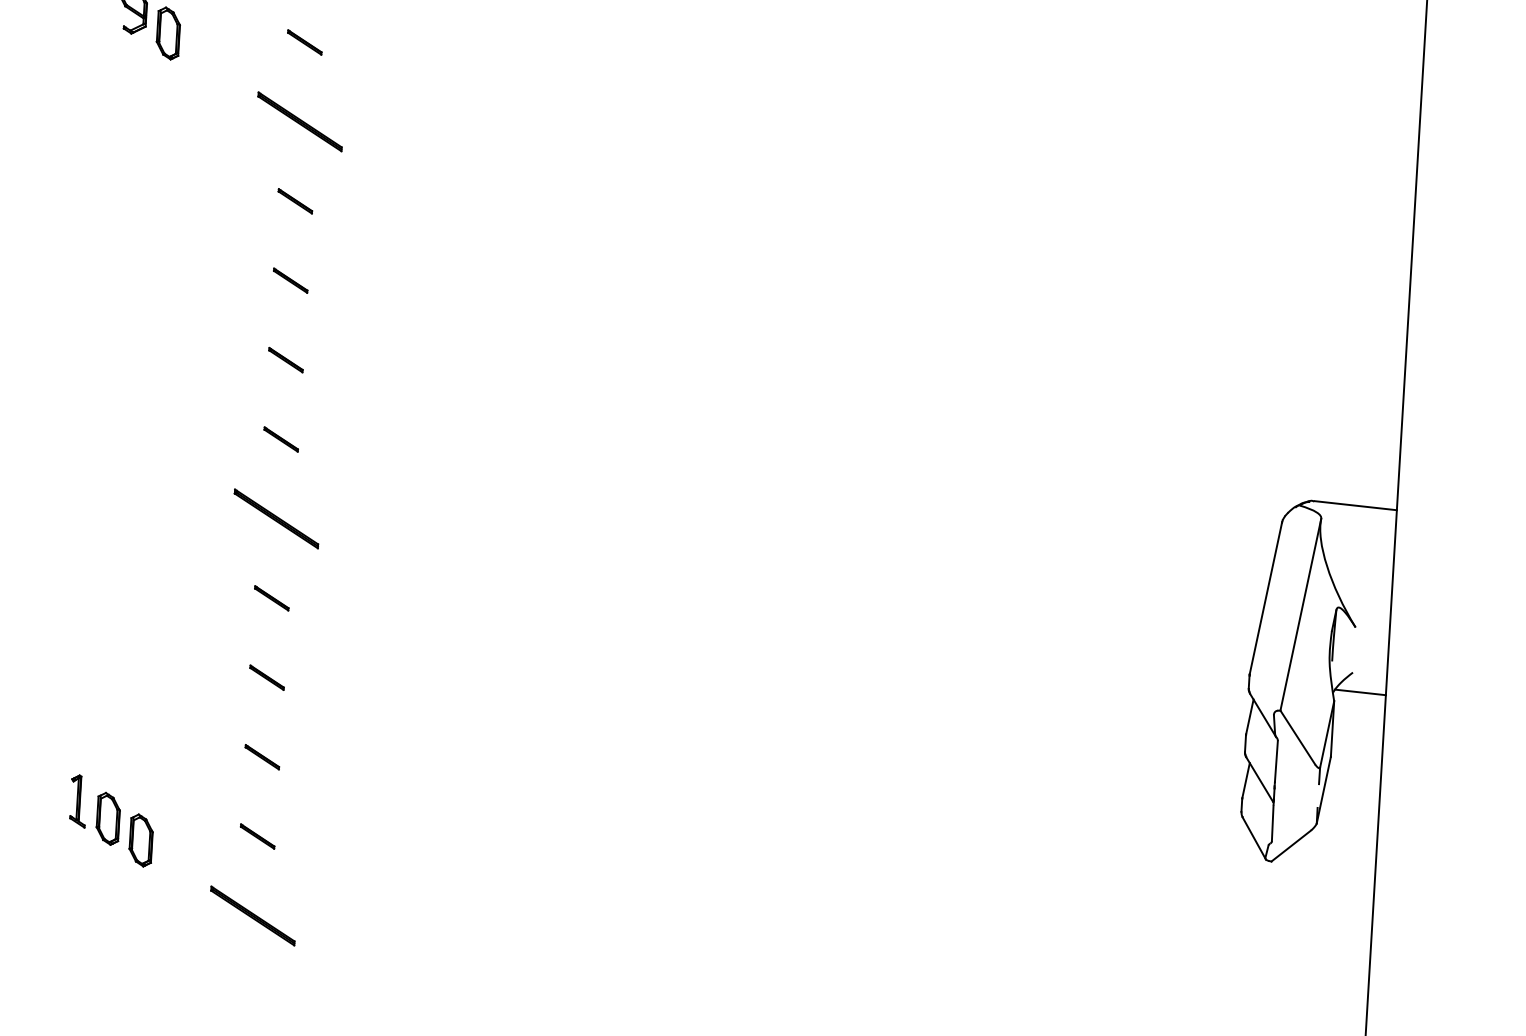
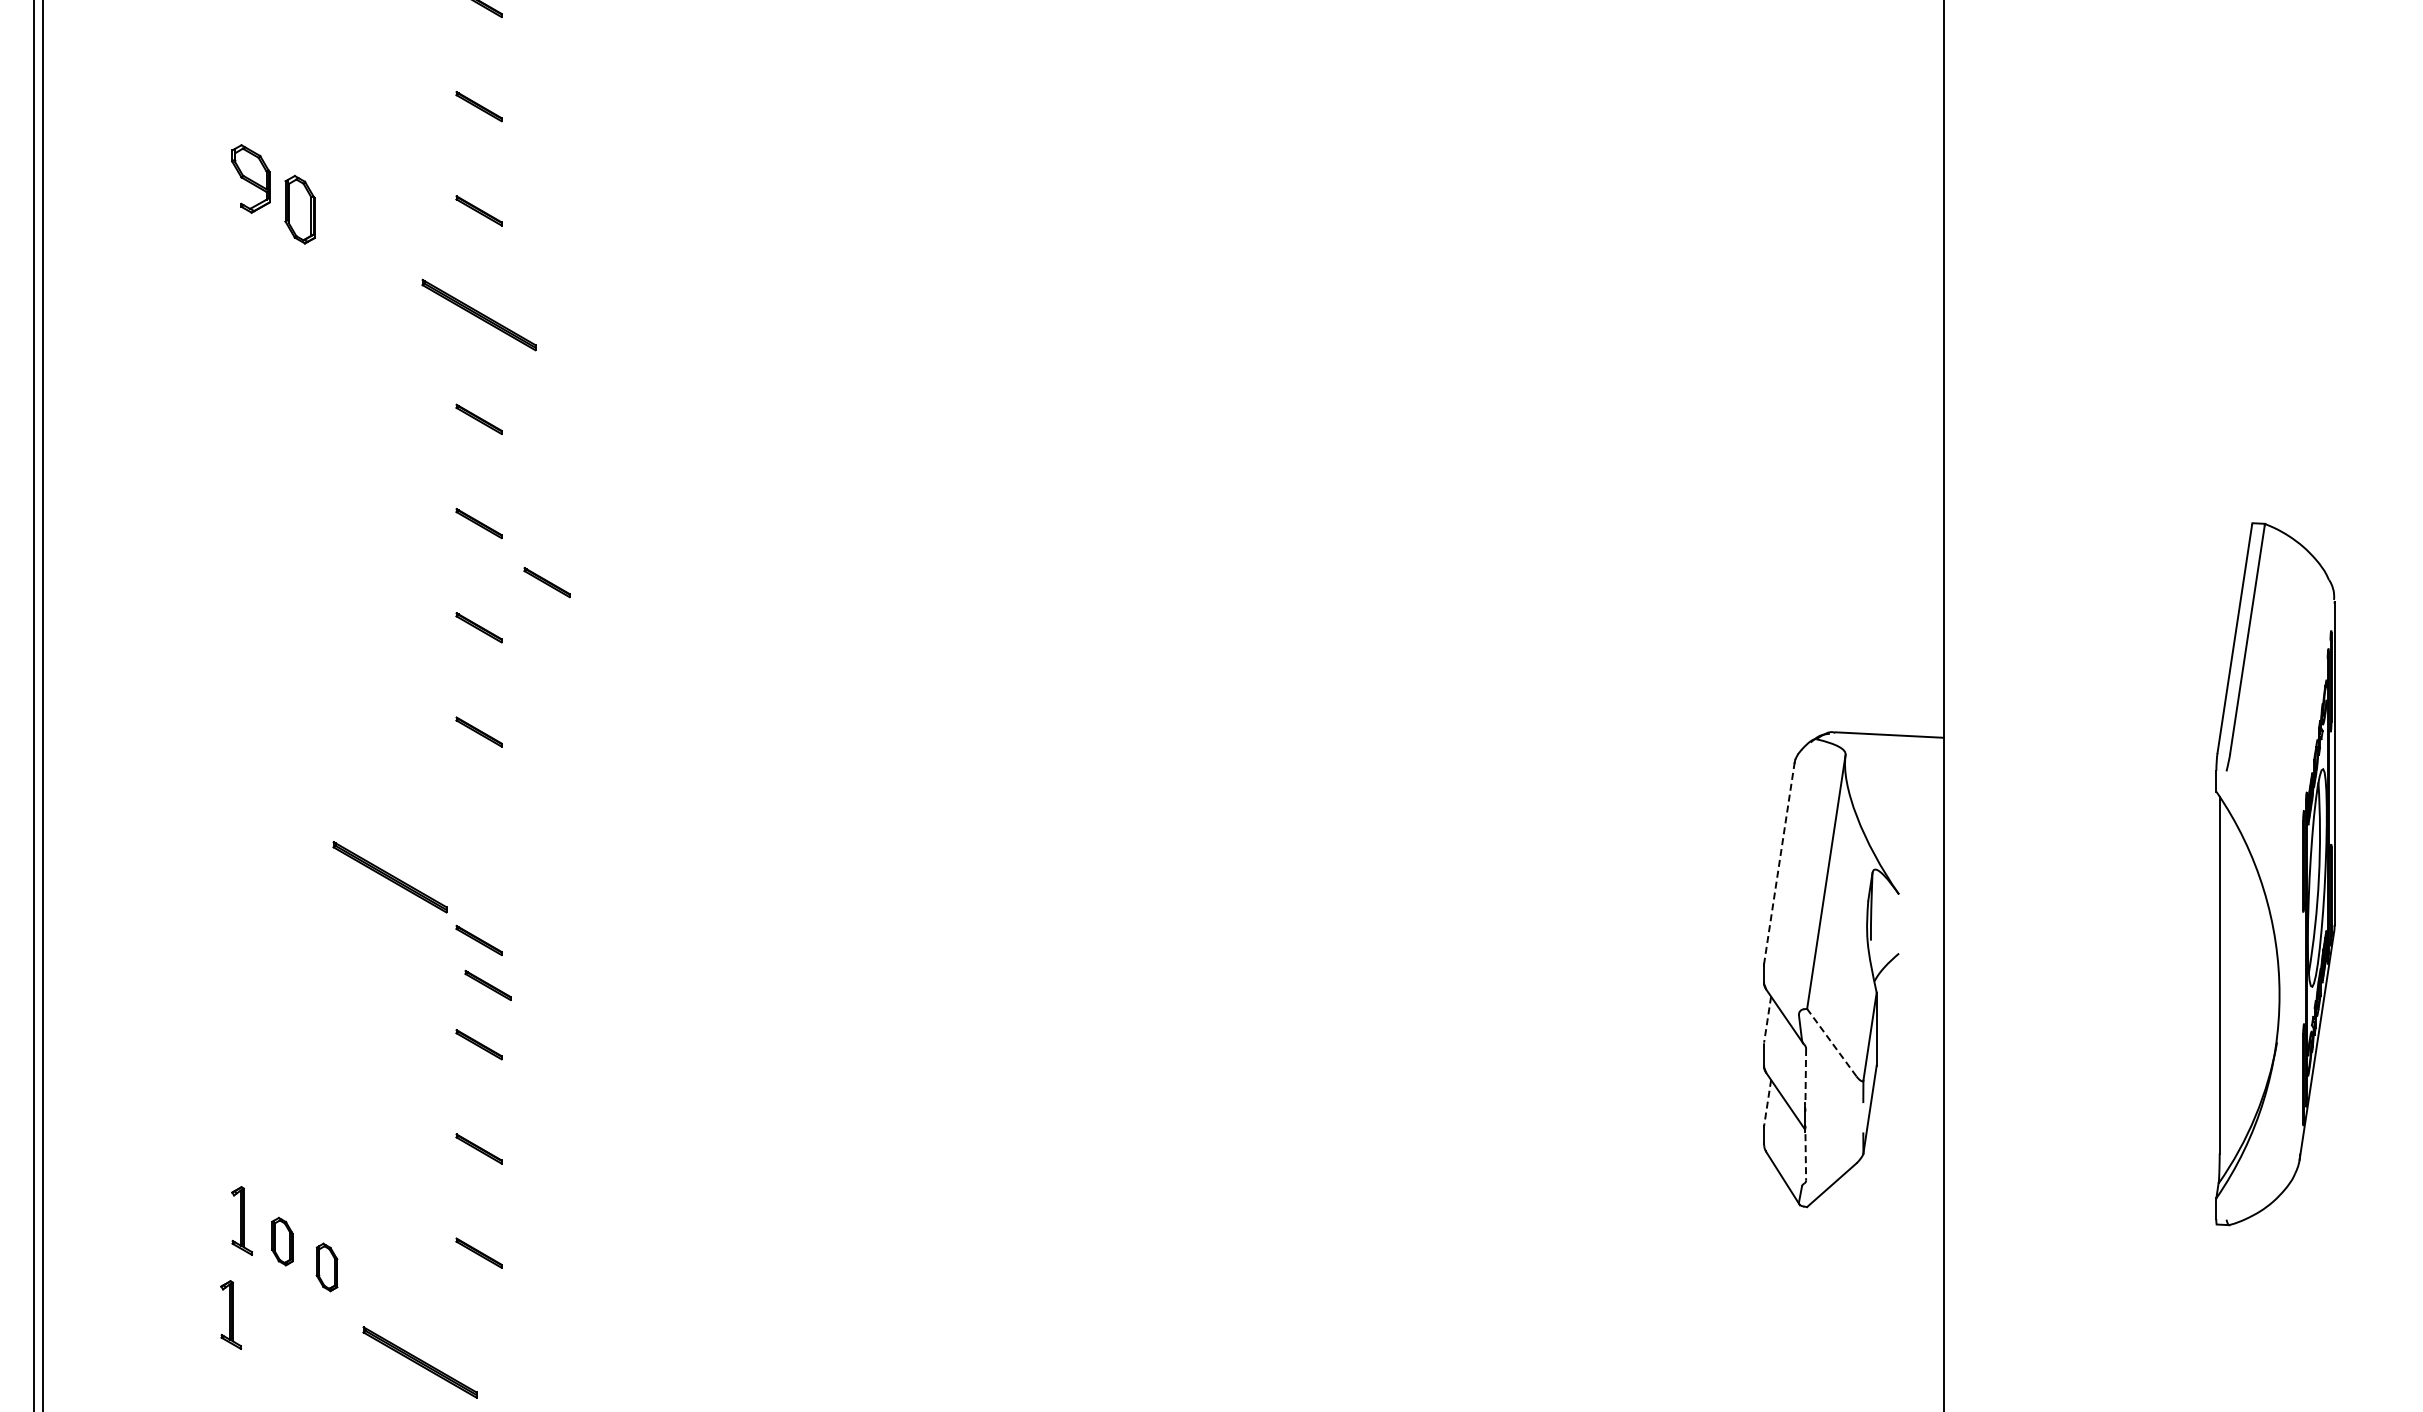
part: (339, 328) -> (546, 582), added
part: (276, 519) -> (389, 877), moved
line: (1265, 598) -> (1779, 863), solid -> dashed
part: (276, 632) -> (487, 984), added
line: (1359, 692) -> (1909, 978), removed
line: (1249, 717) -> (1767, 1020), solid -> dashed
line: (1297, 737) -> (1831, 1042), solid -> dashed
line: (1276, 761) -> (1805, 1075), solid -> dashed
line: (1245, 780) -> (1767, 1103), solid -> dashed
part: (108, 818) -> (282, 1241), size x0.7
line: (1272, 823) -> (1805, 1157), solid -> dashed
part: (140, 840) -> (326, 1267), size x0.7
part: (65, 872) -> (230, 1314), added
part: (252, 916) -> (419, 1362), moved

